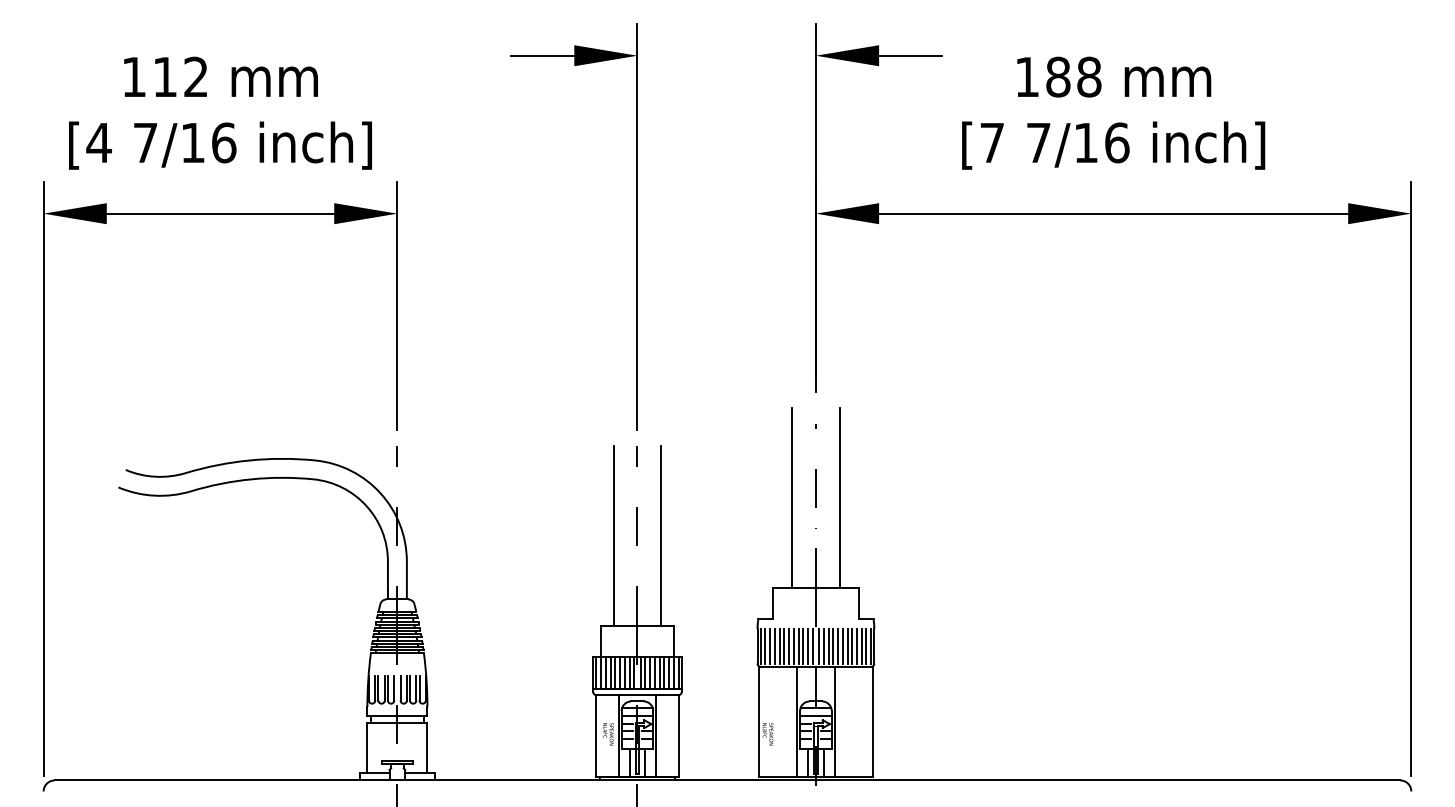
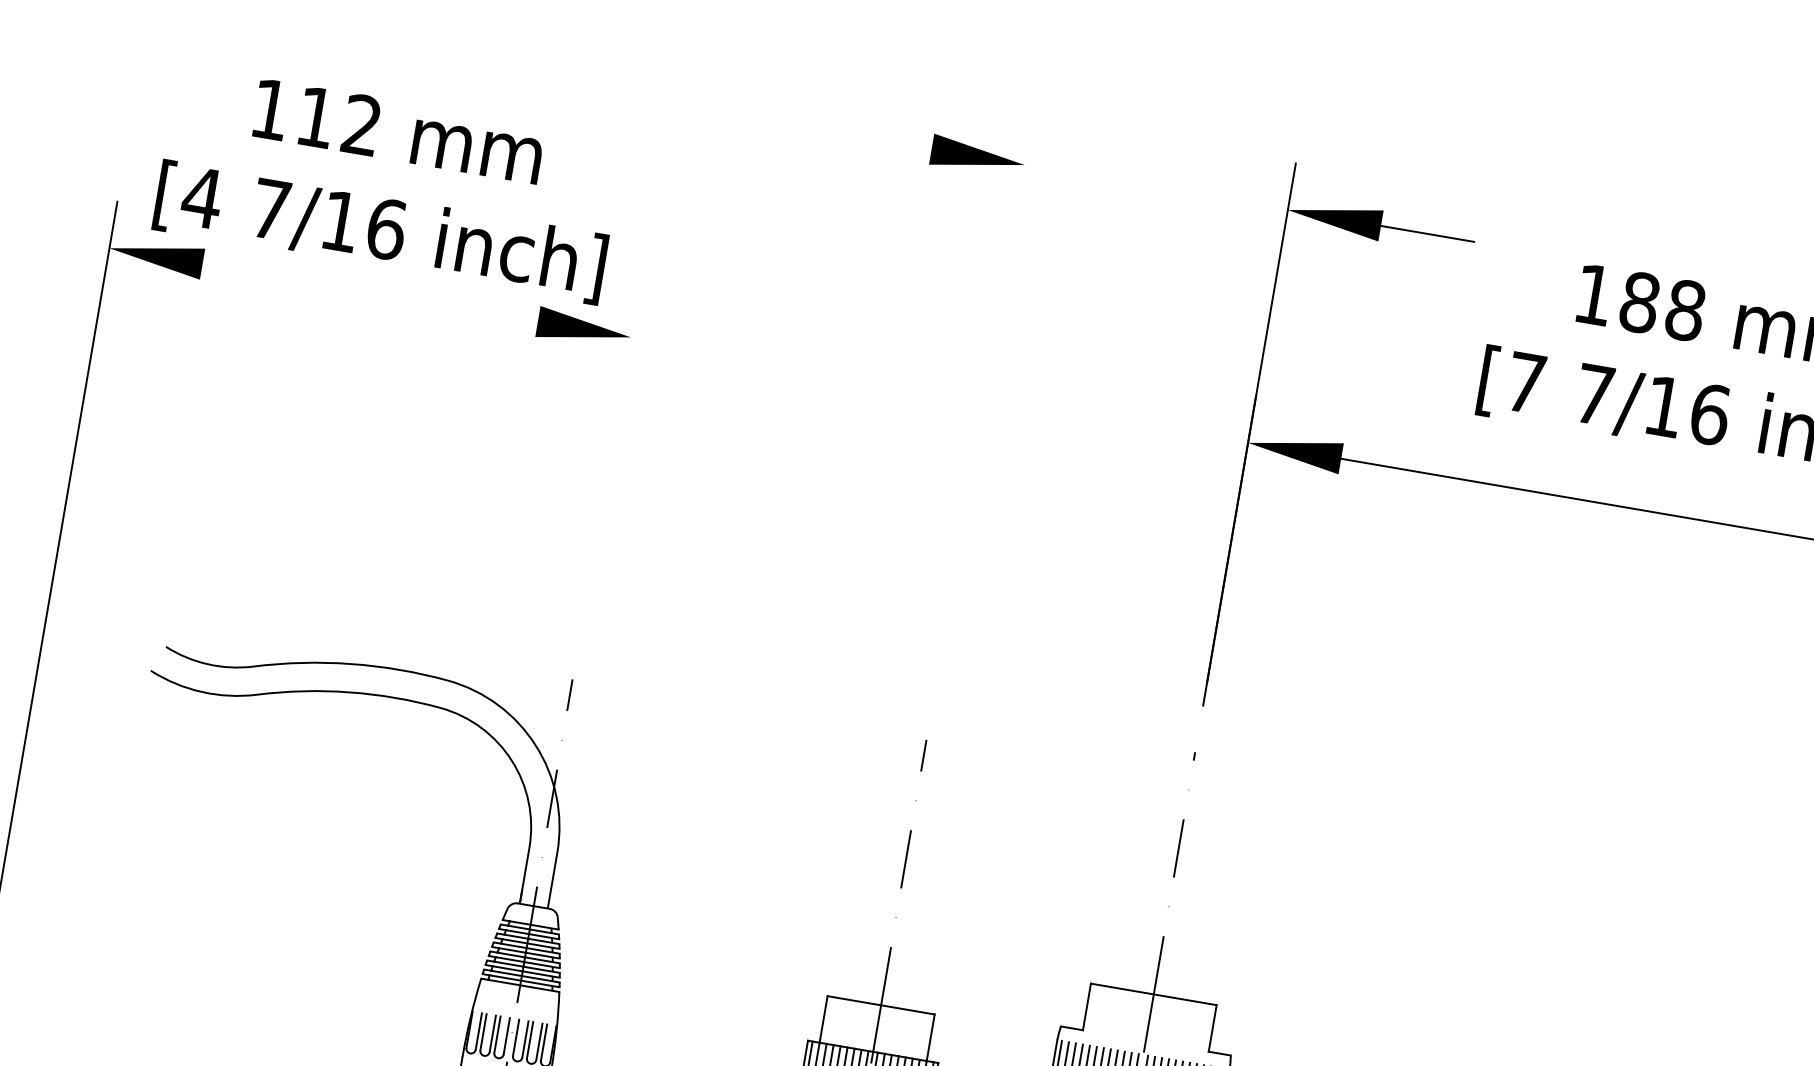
line: (542, 55) -> (884, 140), removed
text: (220, 112) -> (388, 183), moved
line: (220, 213) -> (370, 292), removed
line: (637, 226) -> (981, 416), removed
line: (397, 305) -> (608, 472), removed
line: (792, 497) -> (1142, 855), removed
line: (839, 497) -> (1211, 867), removed
line: (613, 535) -> (868, 866), removed
line: (661, 535) -> (939, 878), removed

